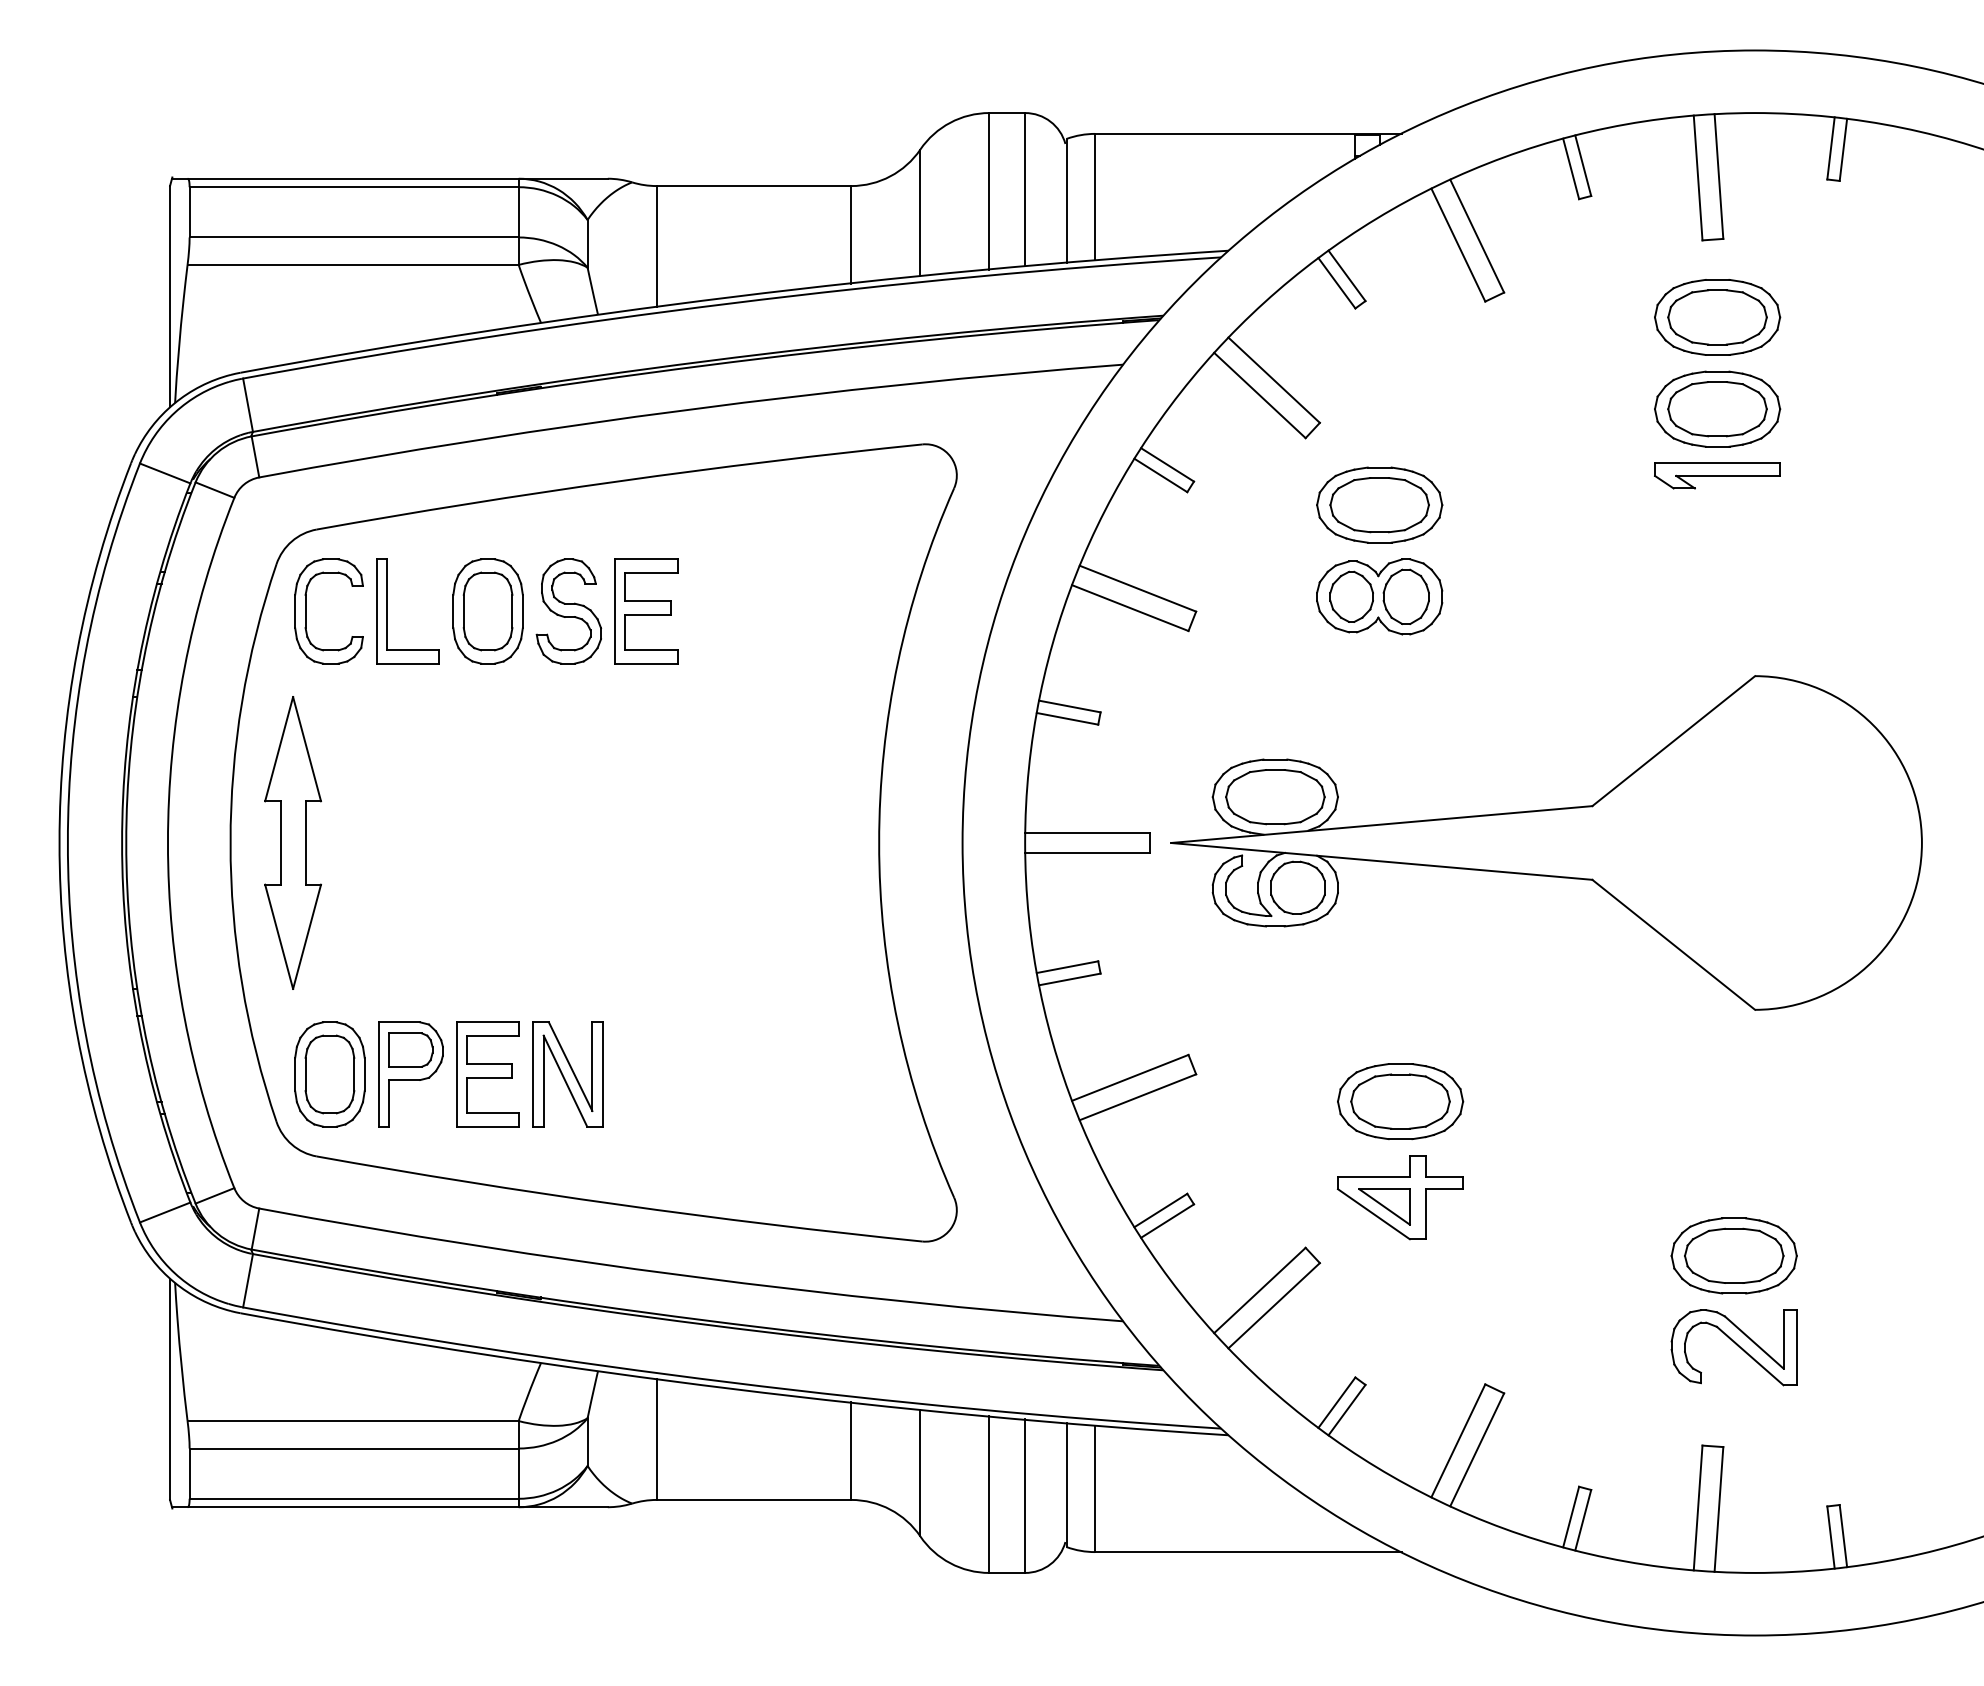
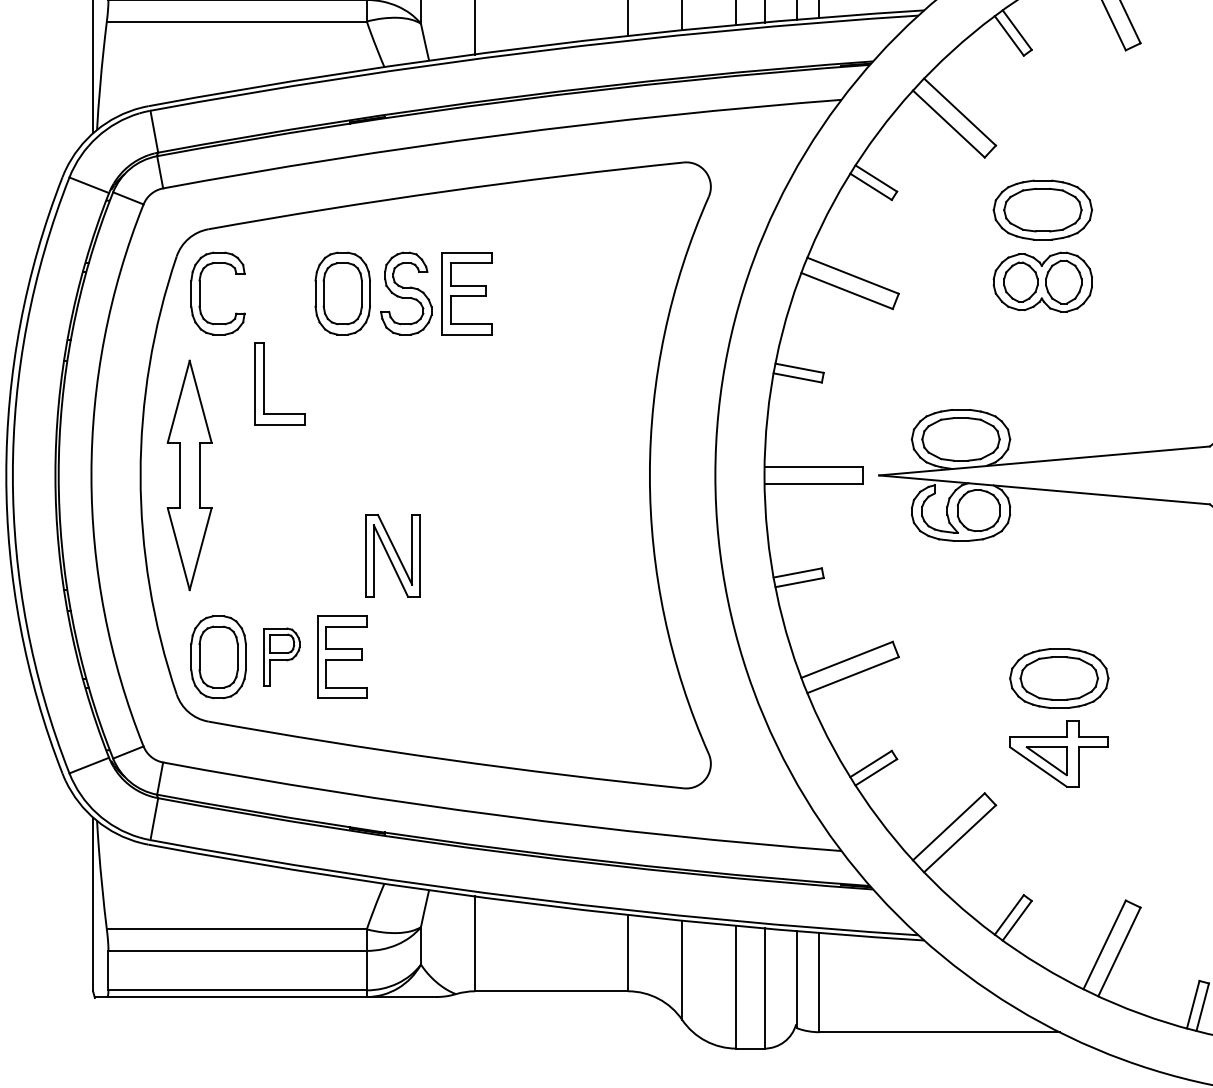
part: (387, 611) -> (263, 383), moved
part: (410, 1074) -> (281, 657), size x0.7
part: (567, 1074) -> (392, 555), moved

